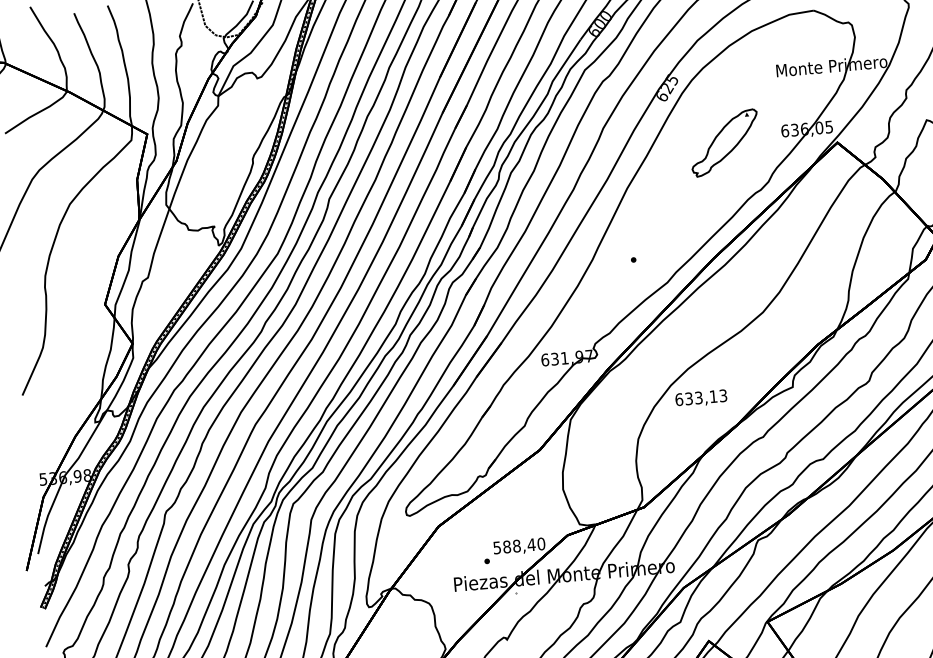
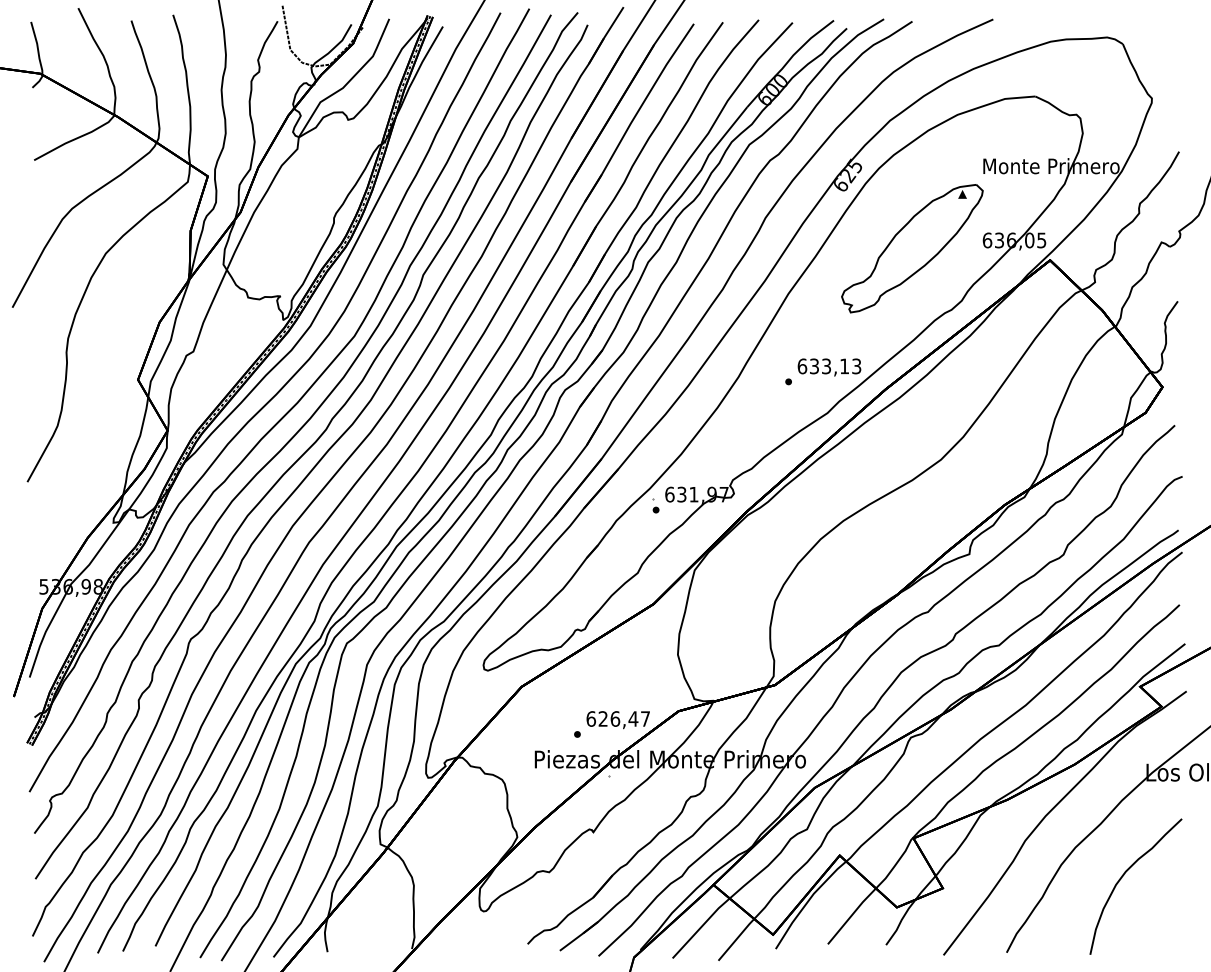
part: (724, 142) -> (912, 248), size x1.67
part: (534, 369) -> (655, 505), added
text: (701, 398) -> (829, 367), moved
text: (519, 545) -> (618, 718), 588,40 -> 626,47

